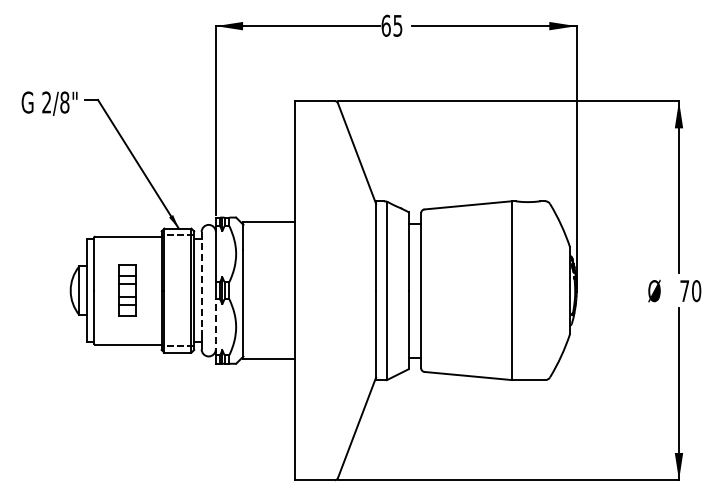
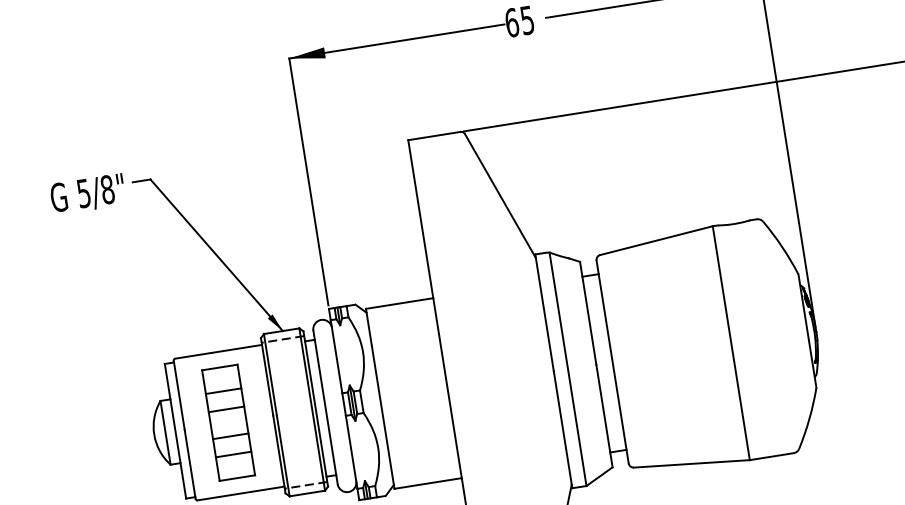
text: (46, 102) -> (83, 193), 2/8" -> 5/8"
line: (201, 281) -> (323, 395), dashed -> solid
part: (127, 290) -> (228, 422), size x1.67
line: (215, 327) -> (351, 452), dashed -> solid

